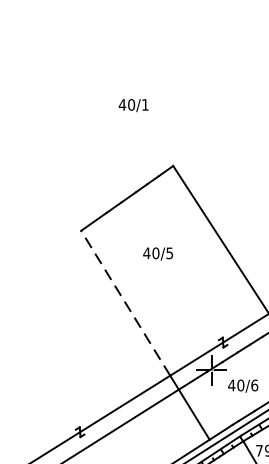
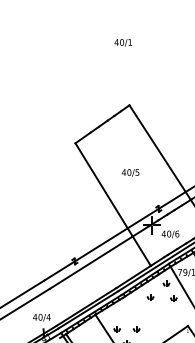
text: (132, 104) -> (122, 42), moved
text: (157, 253) -> (130, 172), moved
line: (125, 302) -> (101, 185), dashed -> solid

